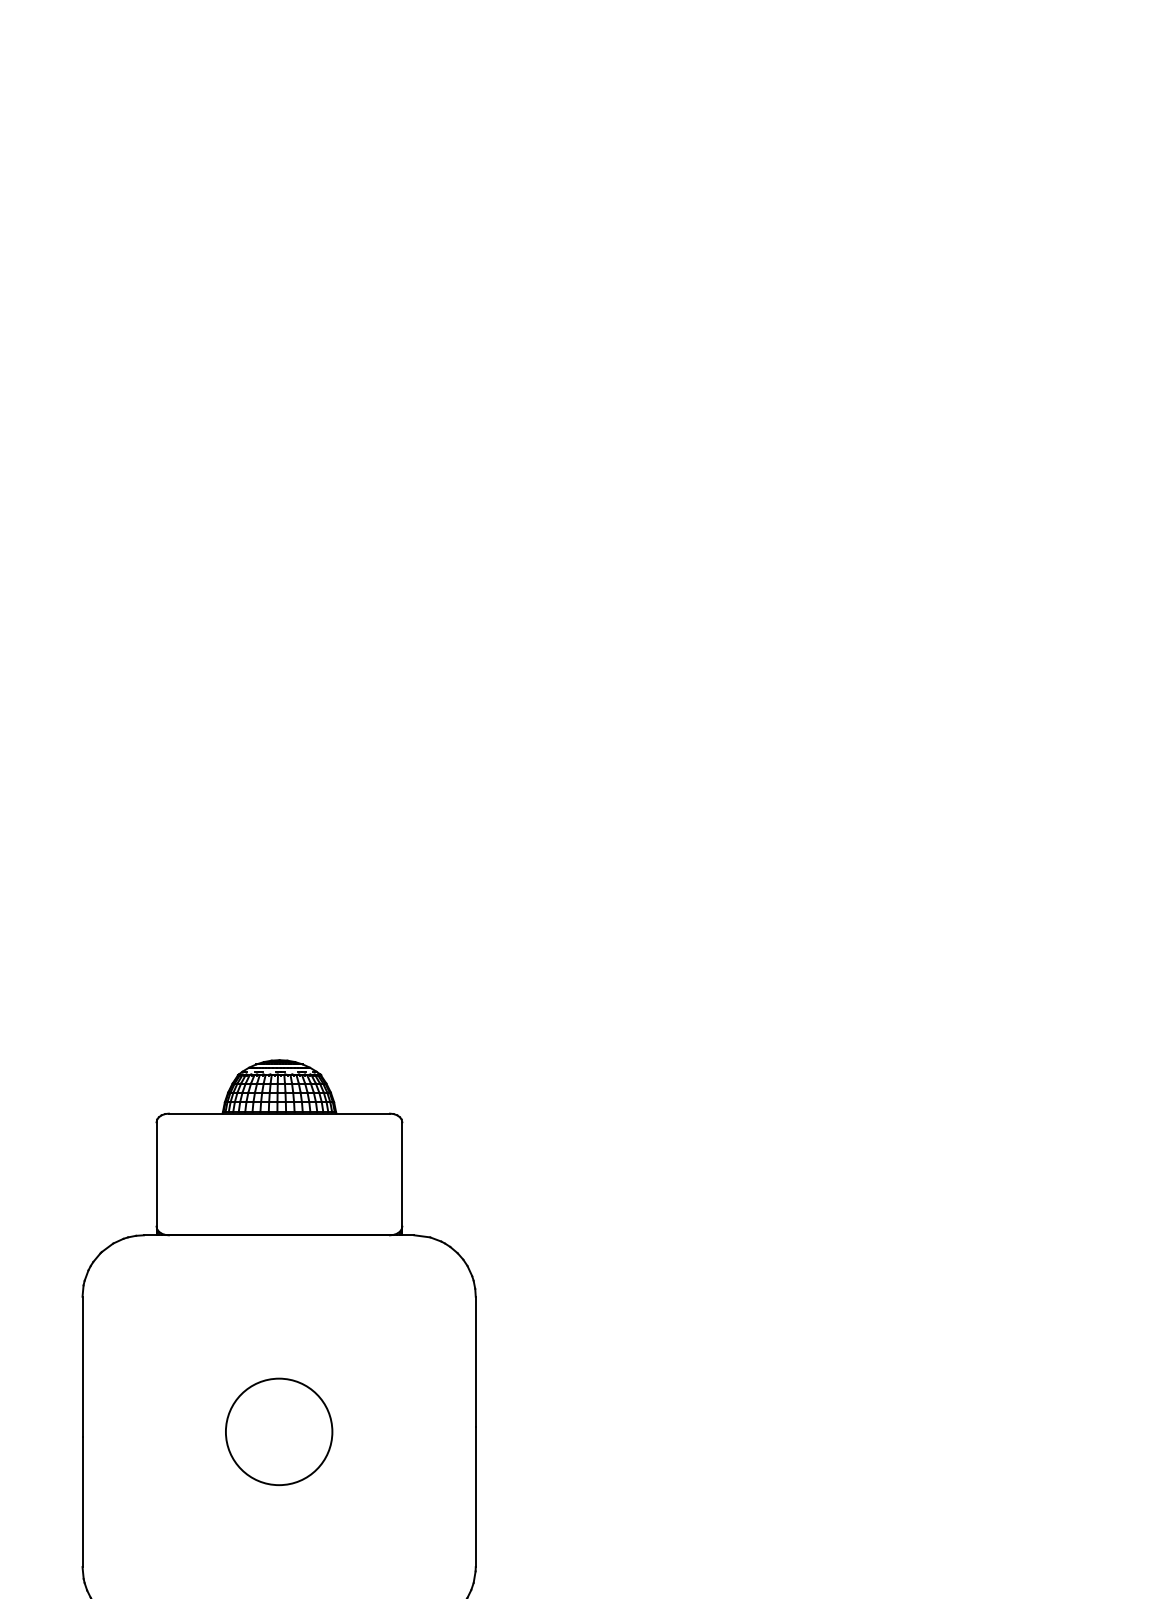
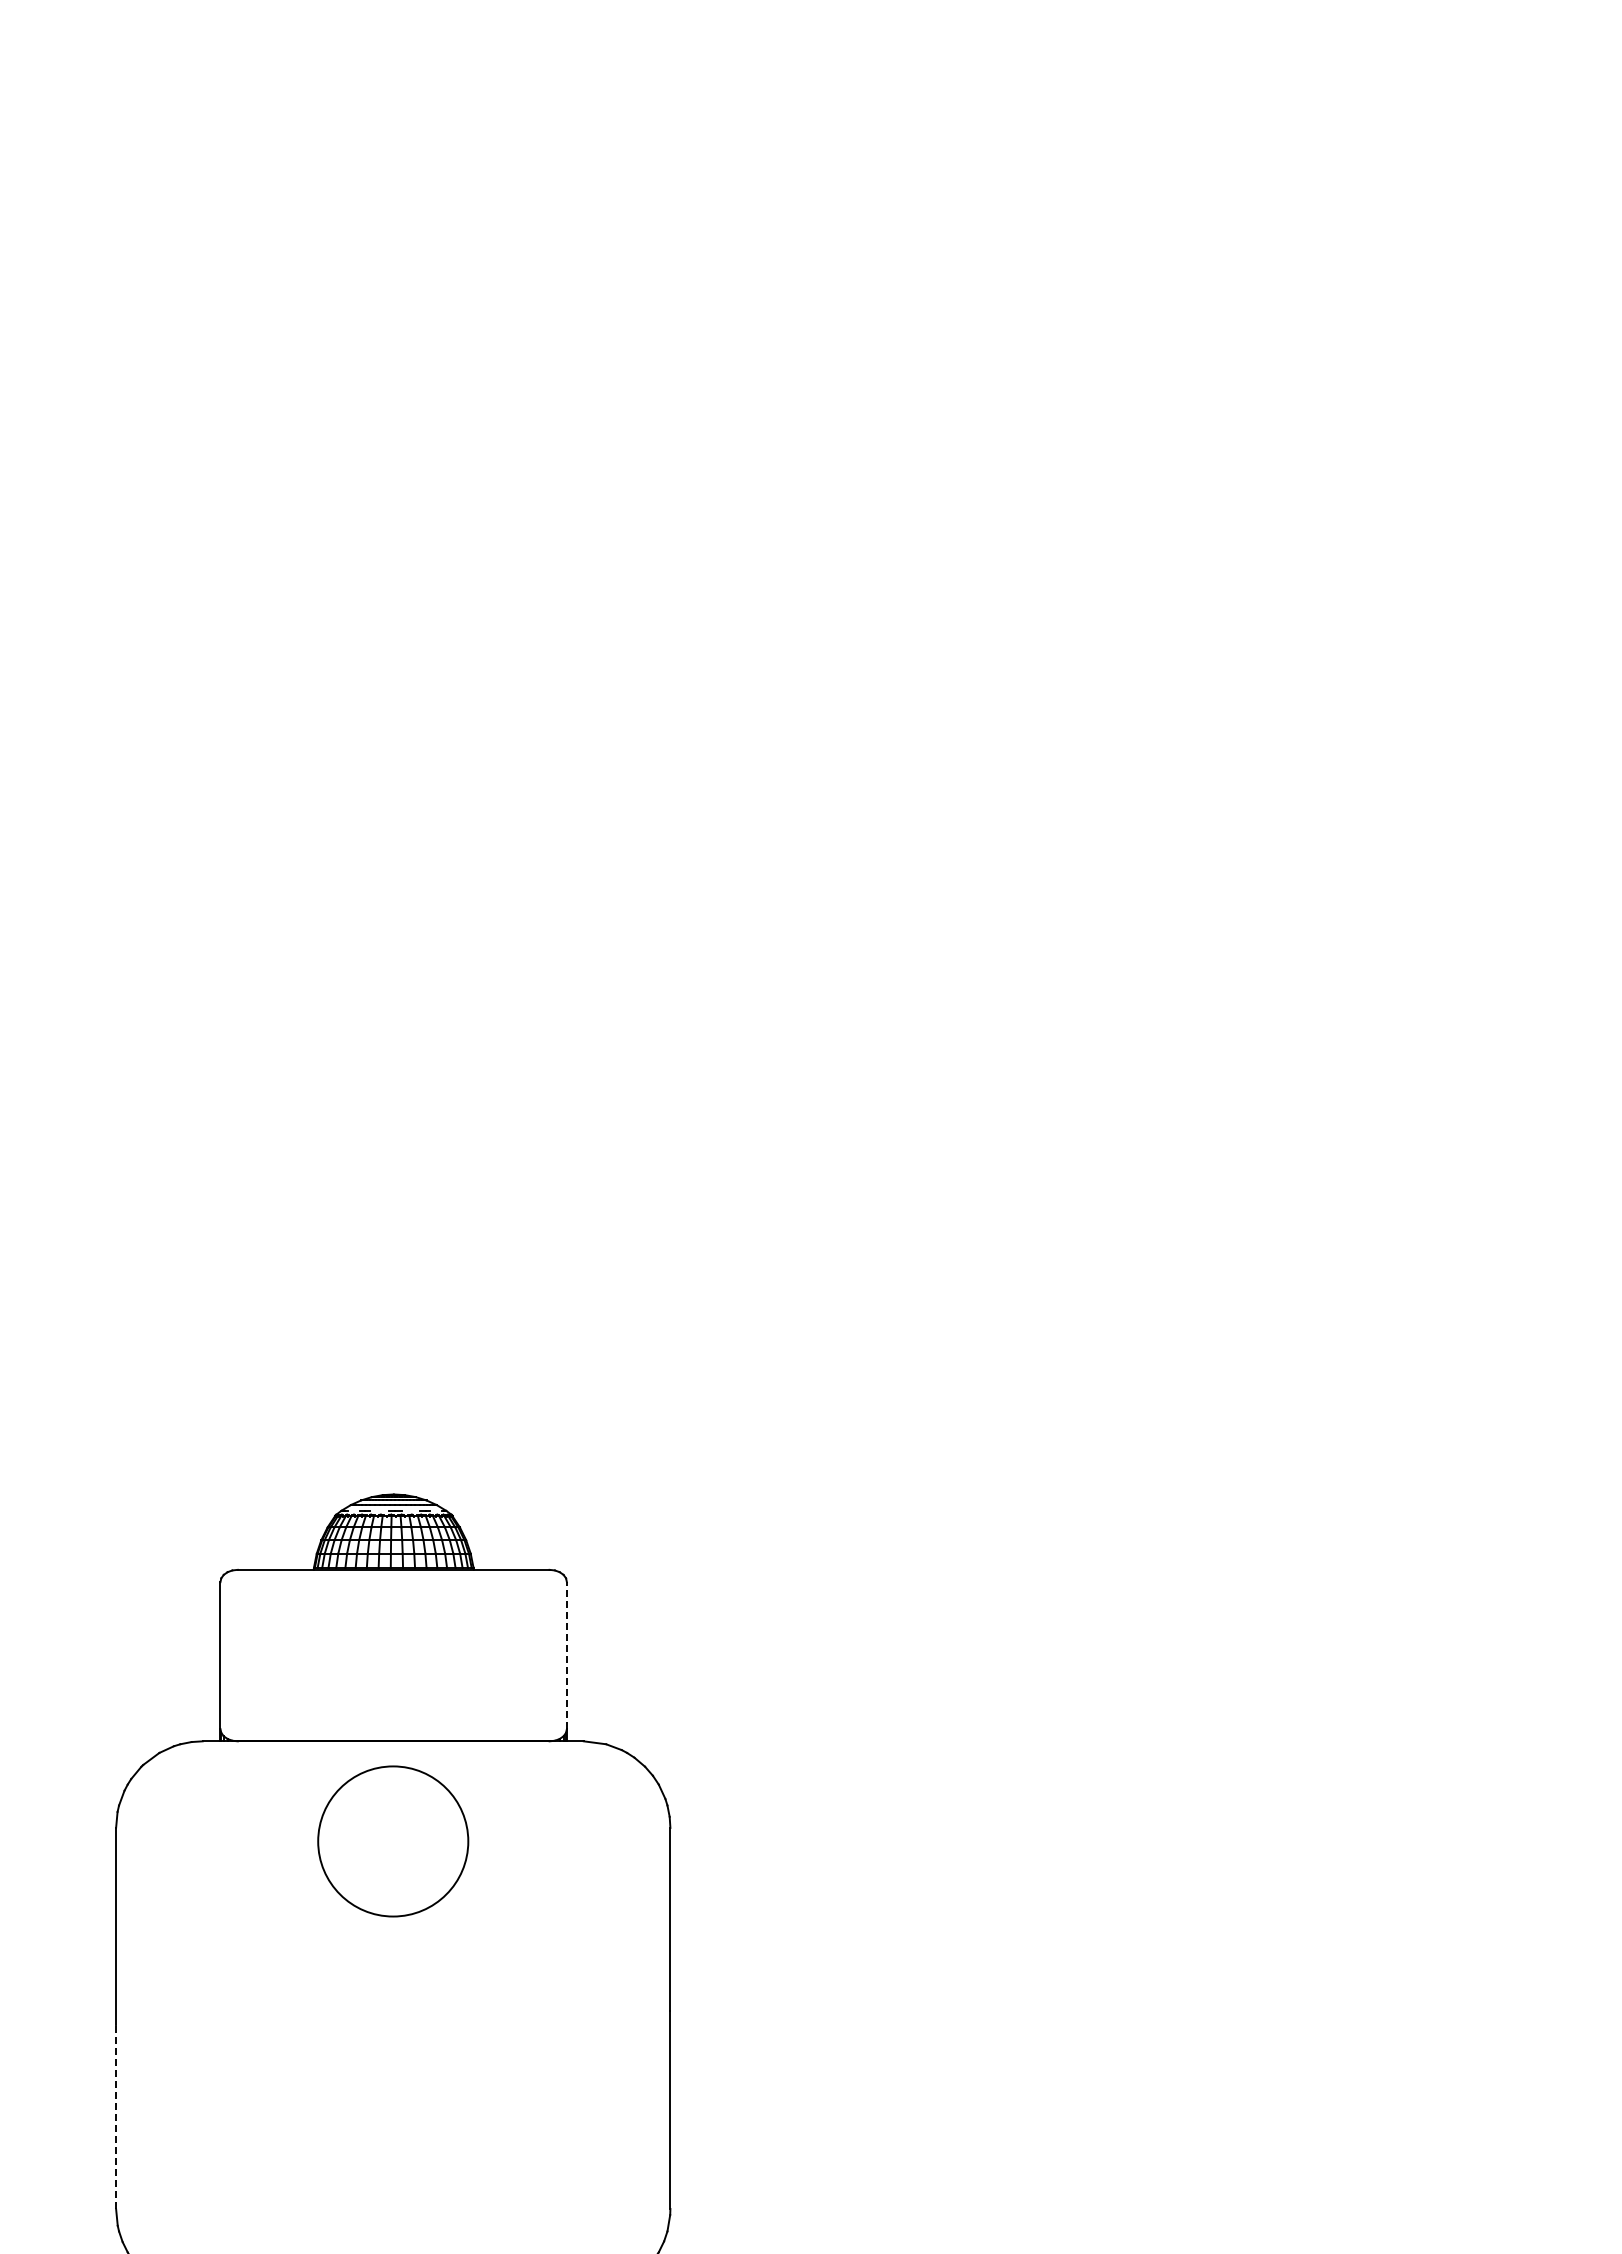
line: (402, 1174) -> (566, 1655), solid -> dashed
circle: (279, 1431) -> (393, 1841), moved
line: (82, 1502) -> (116, 2117), solid -> dashed

